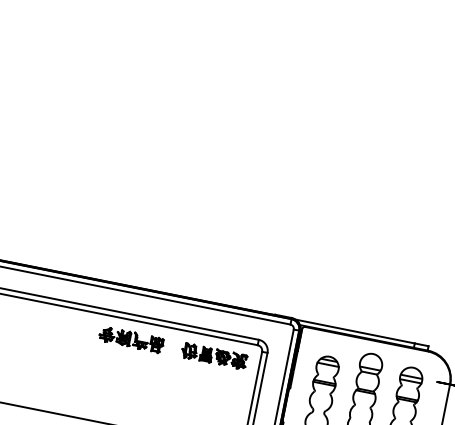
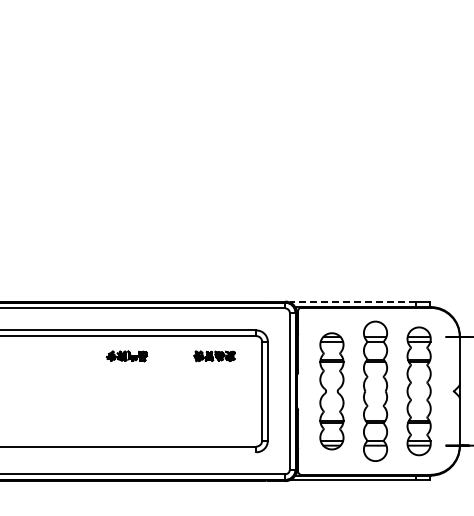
line: (355, 331) -> (352, 302), solid -> dashed
part: (131, 339) -> (126, 356), size x0.6
part: (214, 356) -> (214, 356), size x0.6

